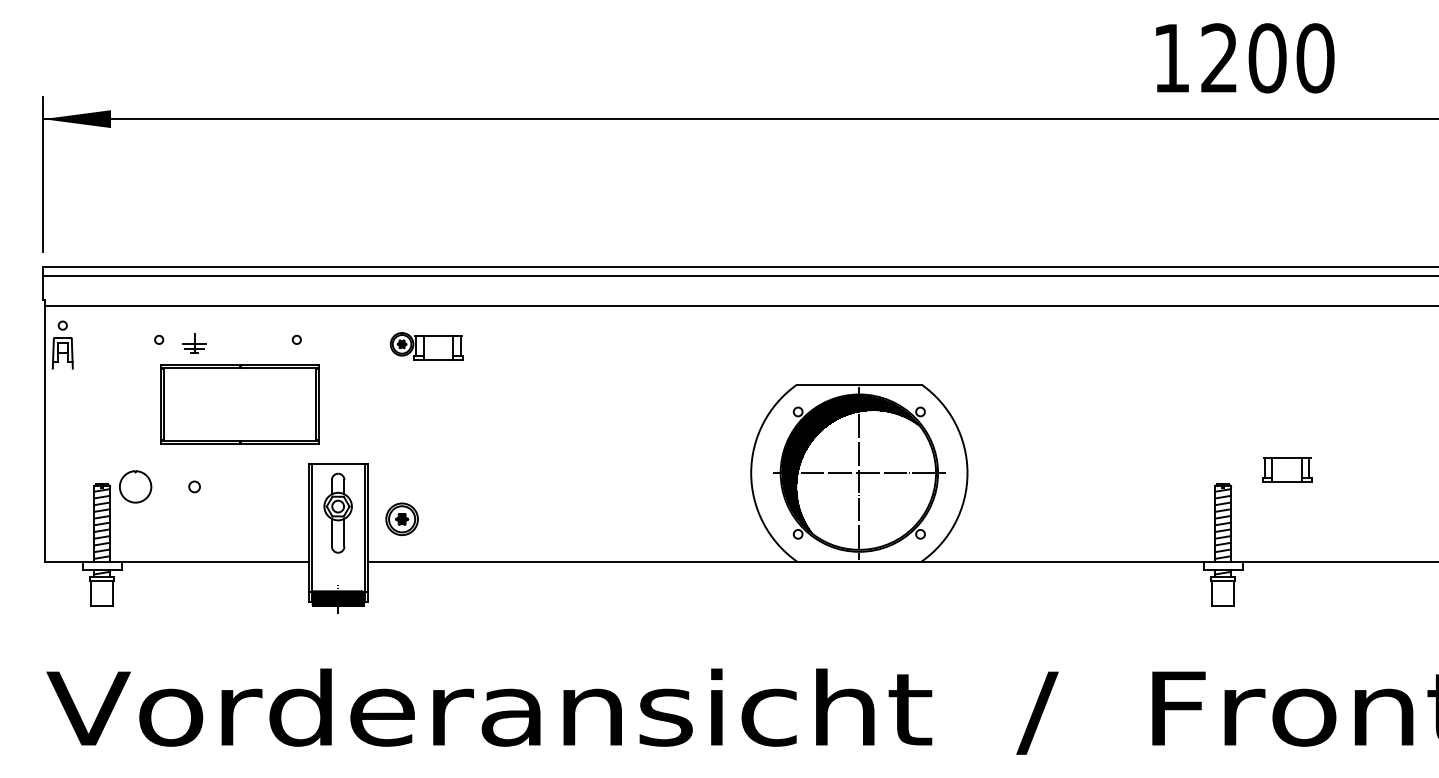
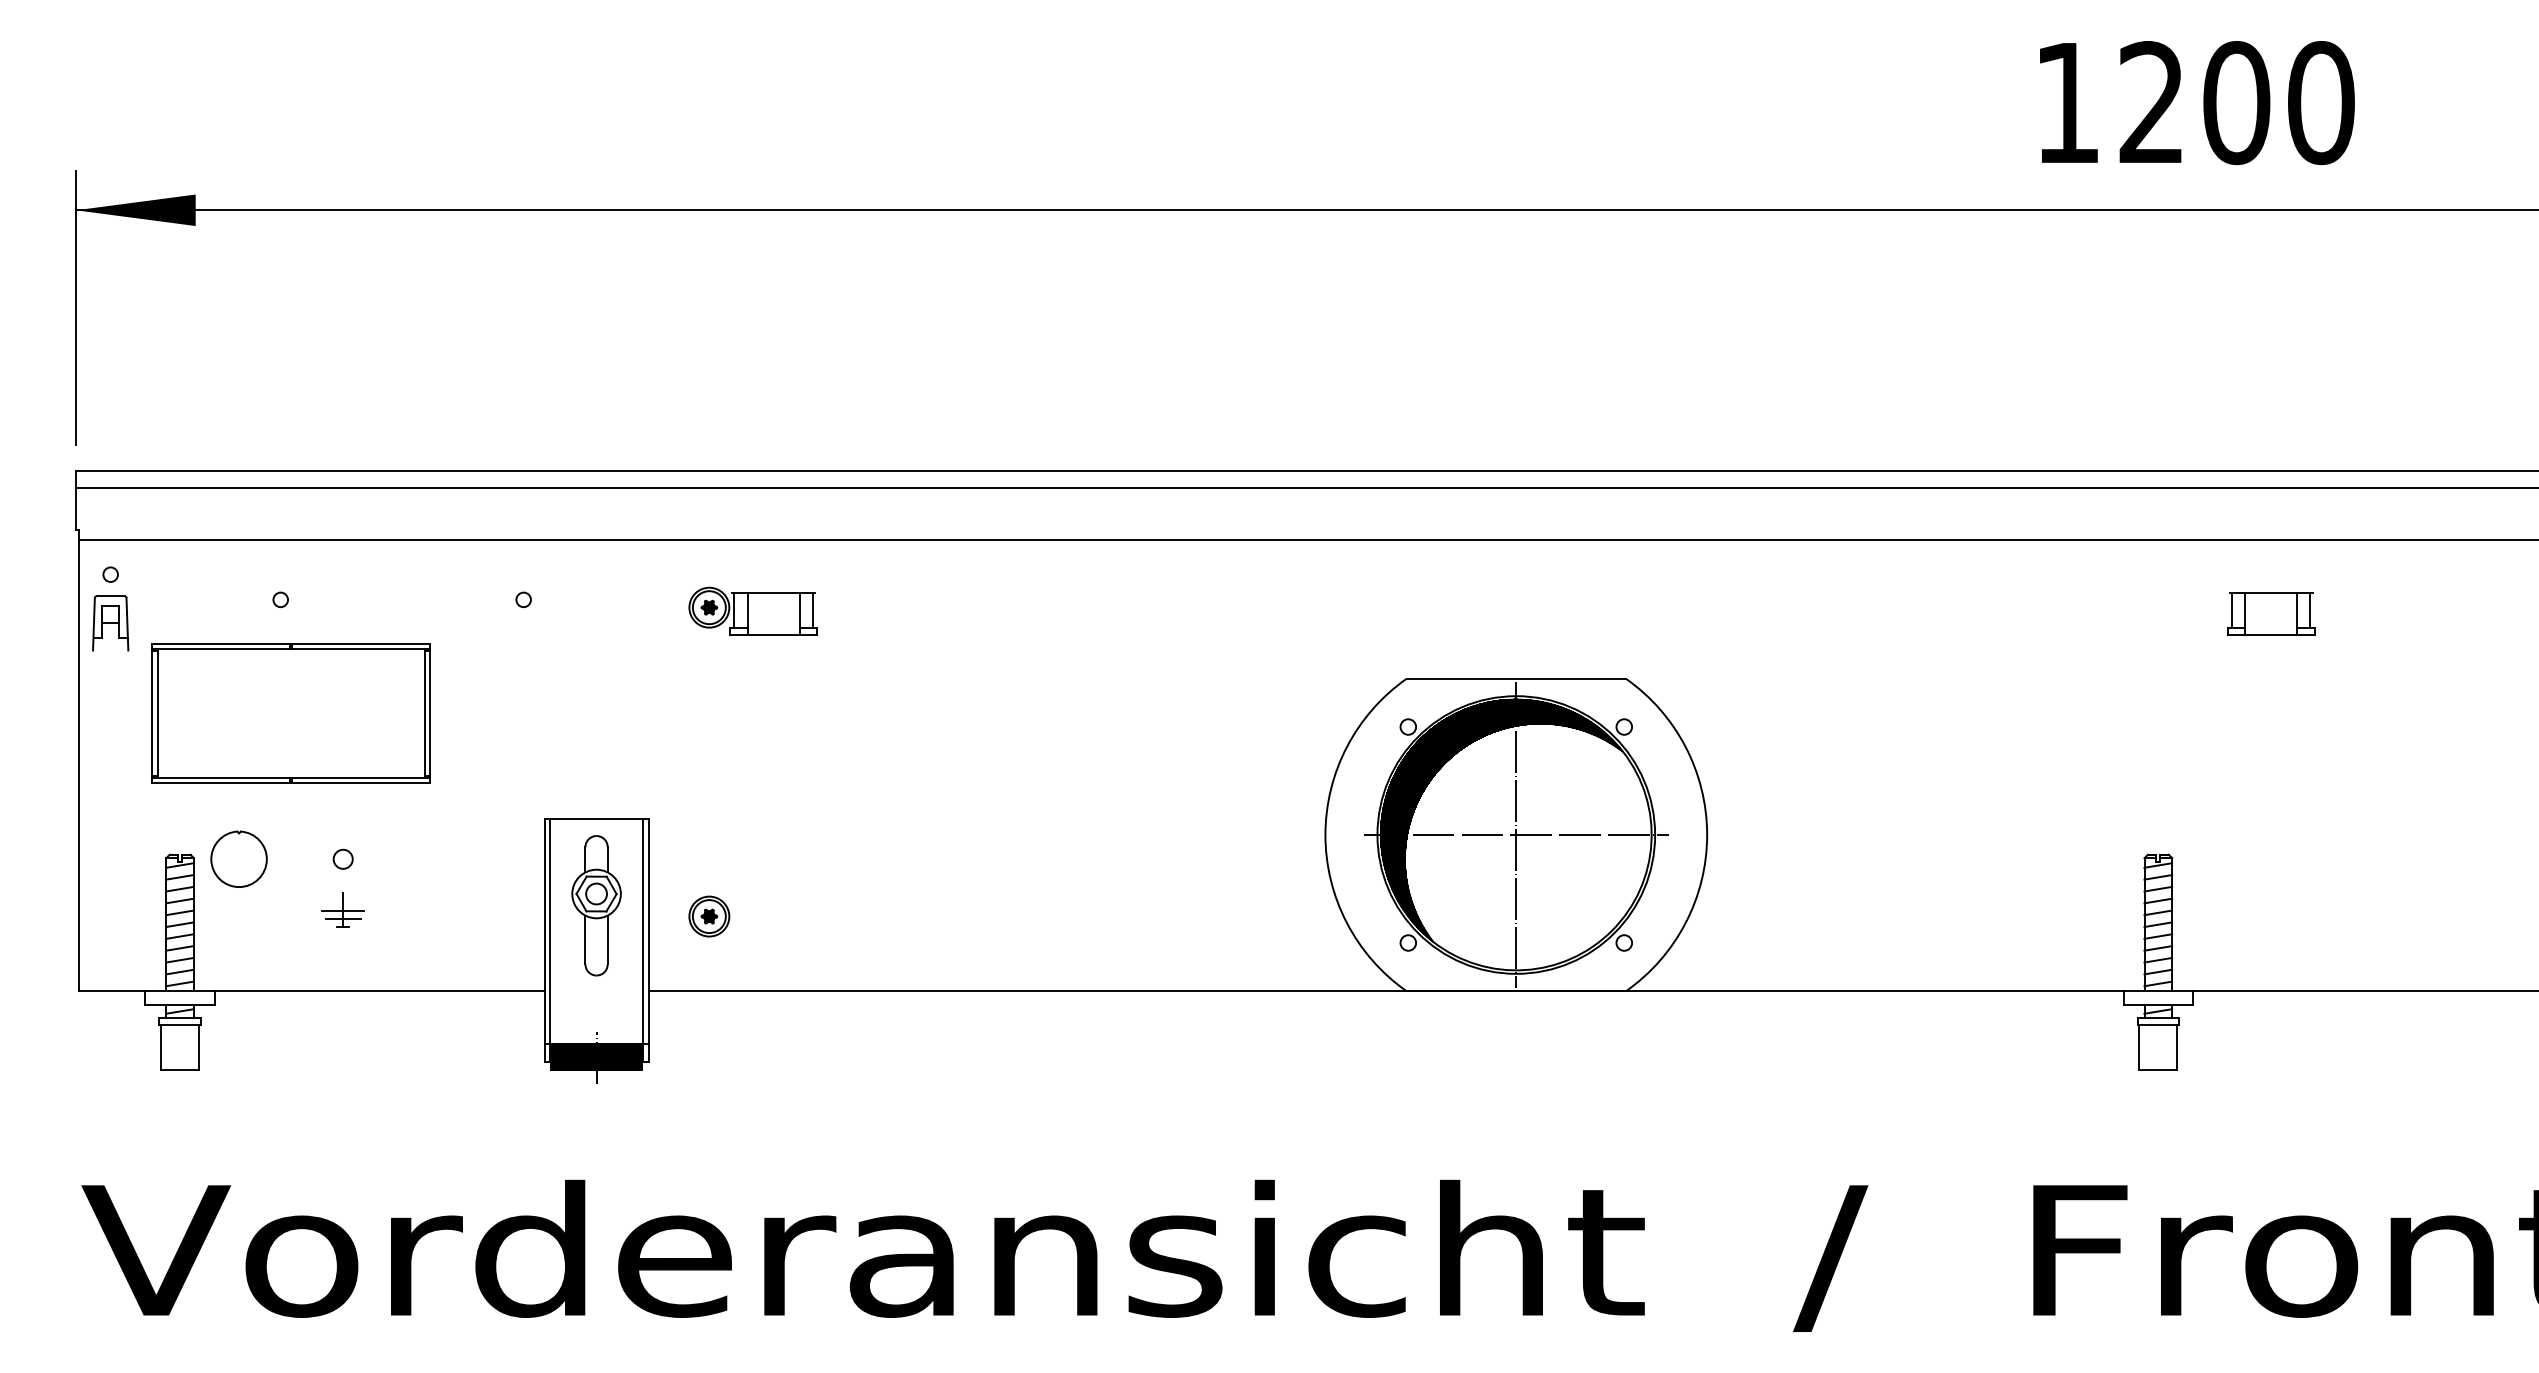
part: (194, 343) -> (343, 909), moved
part: (239, 404) -> (290, 713), moved
part: (1287, 469) -> (2271, 613), moved
part: (401, 519) -> (708, 916), size x0.71

